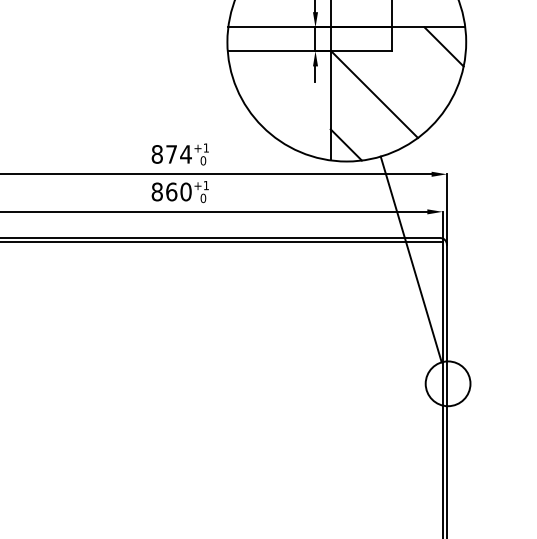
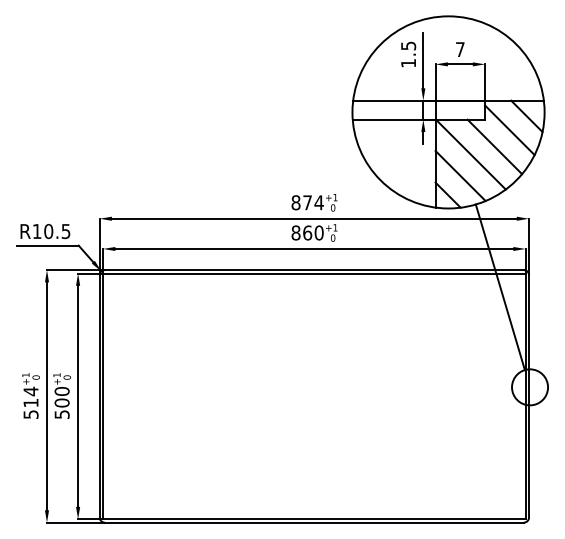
line: (422, 64) -> (509, 130), added
line: (403, 84) -> (494, 146), added
line: (361, 120) -> (460, 175), added

